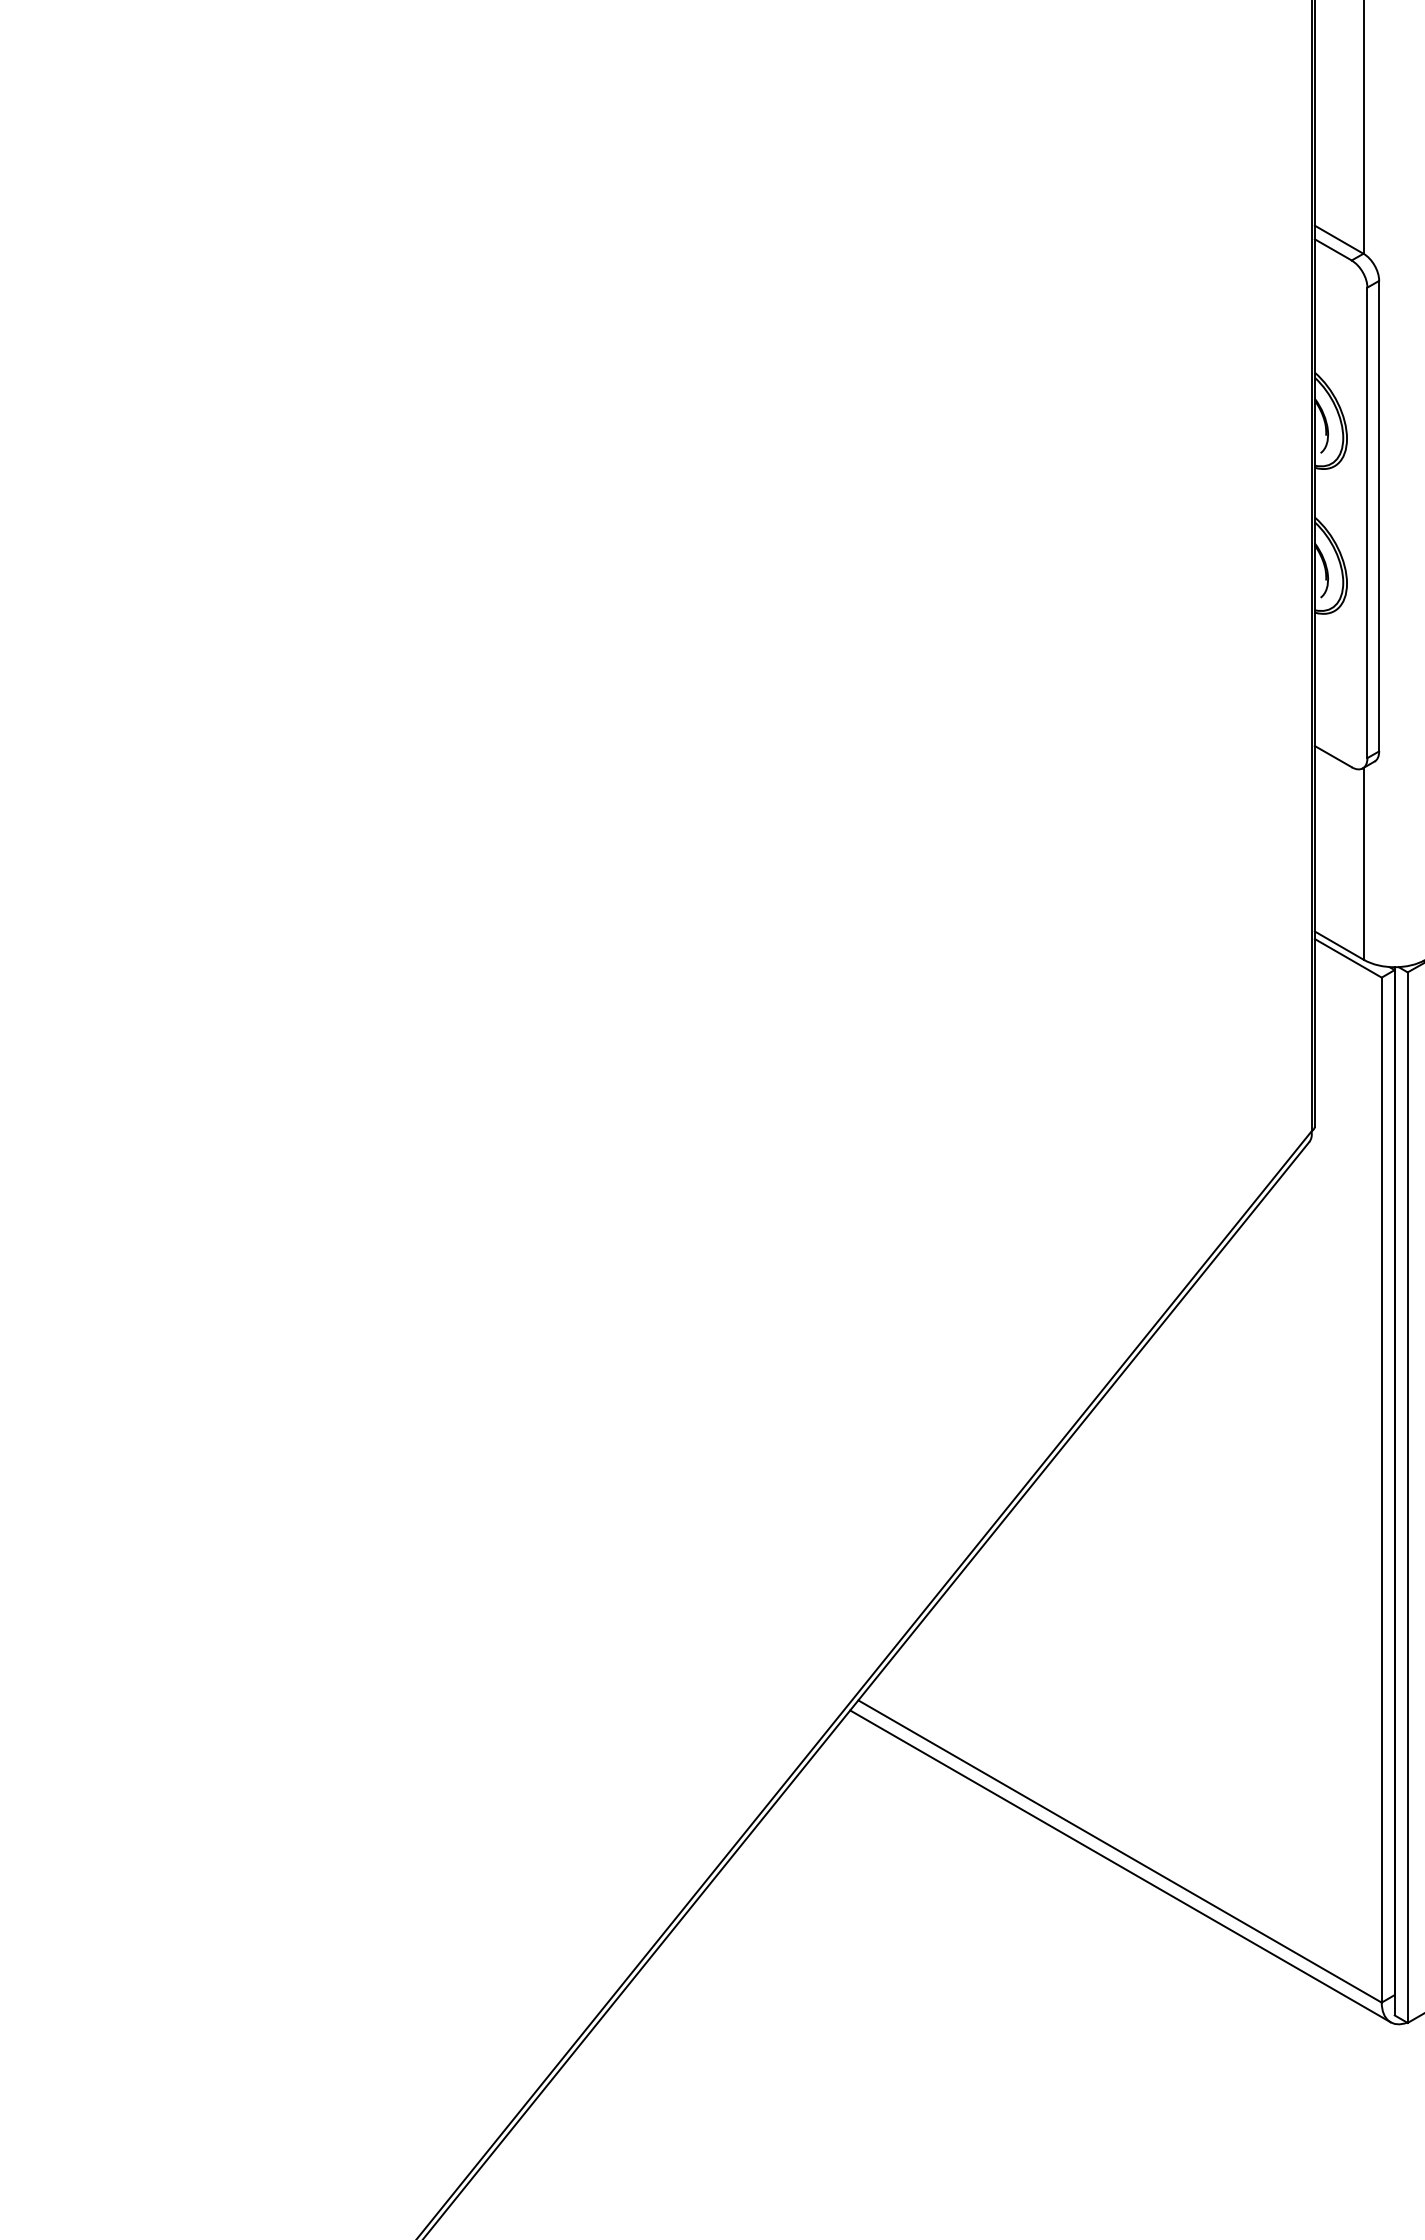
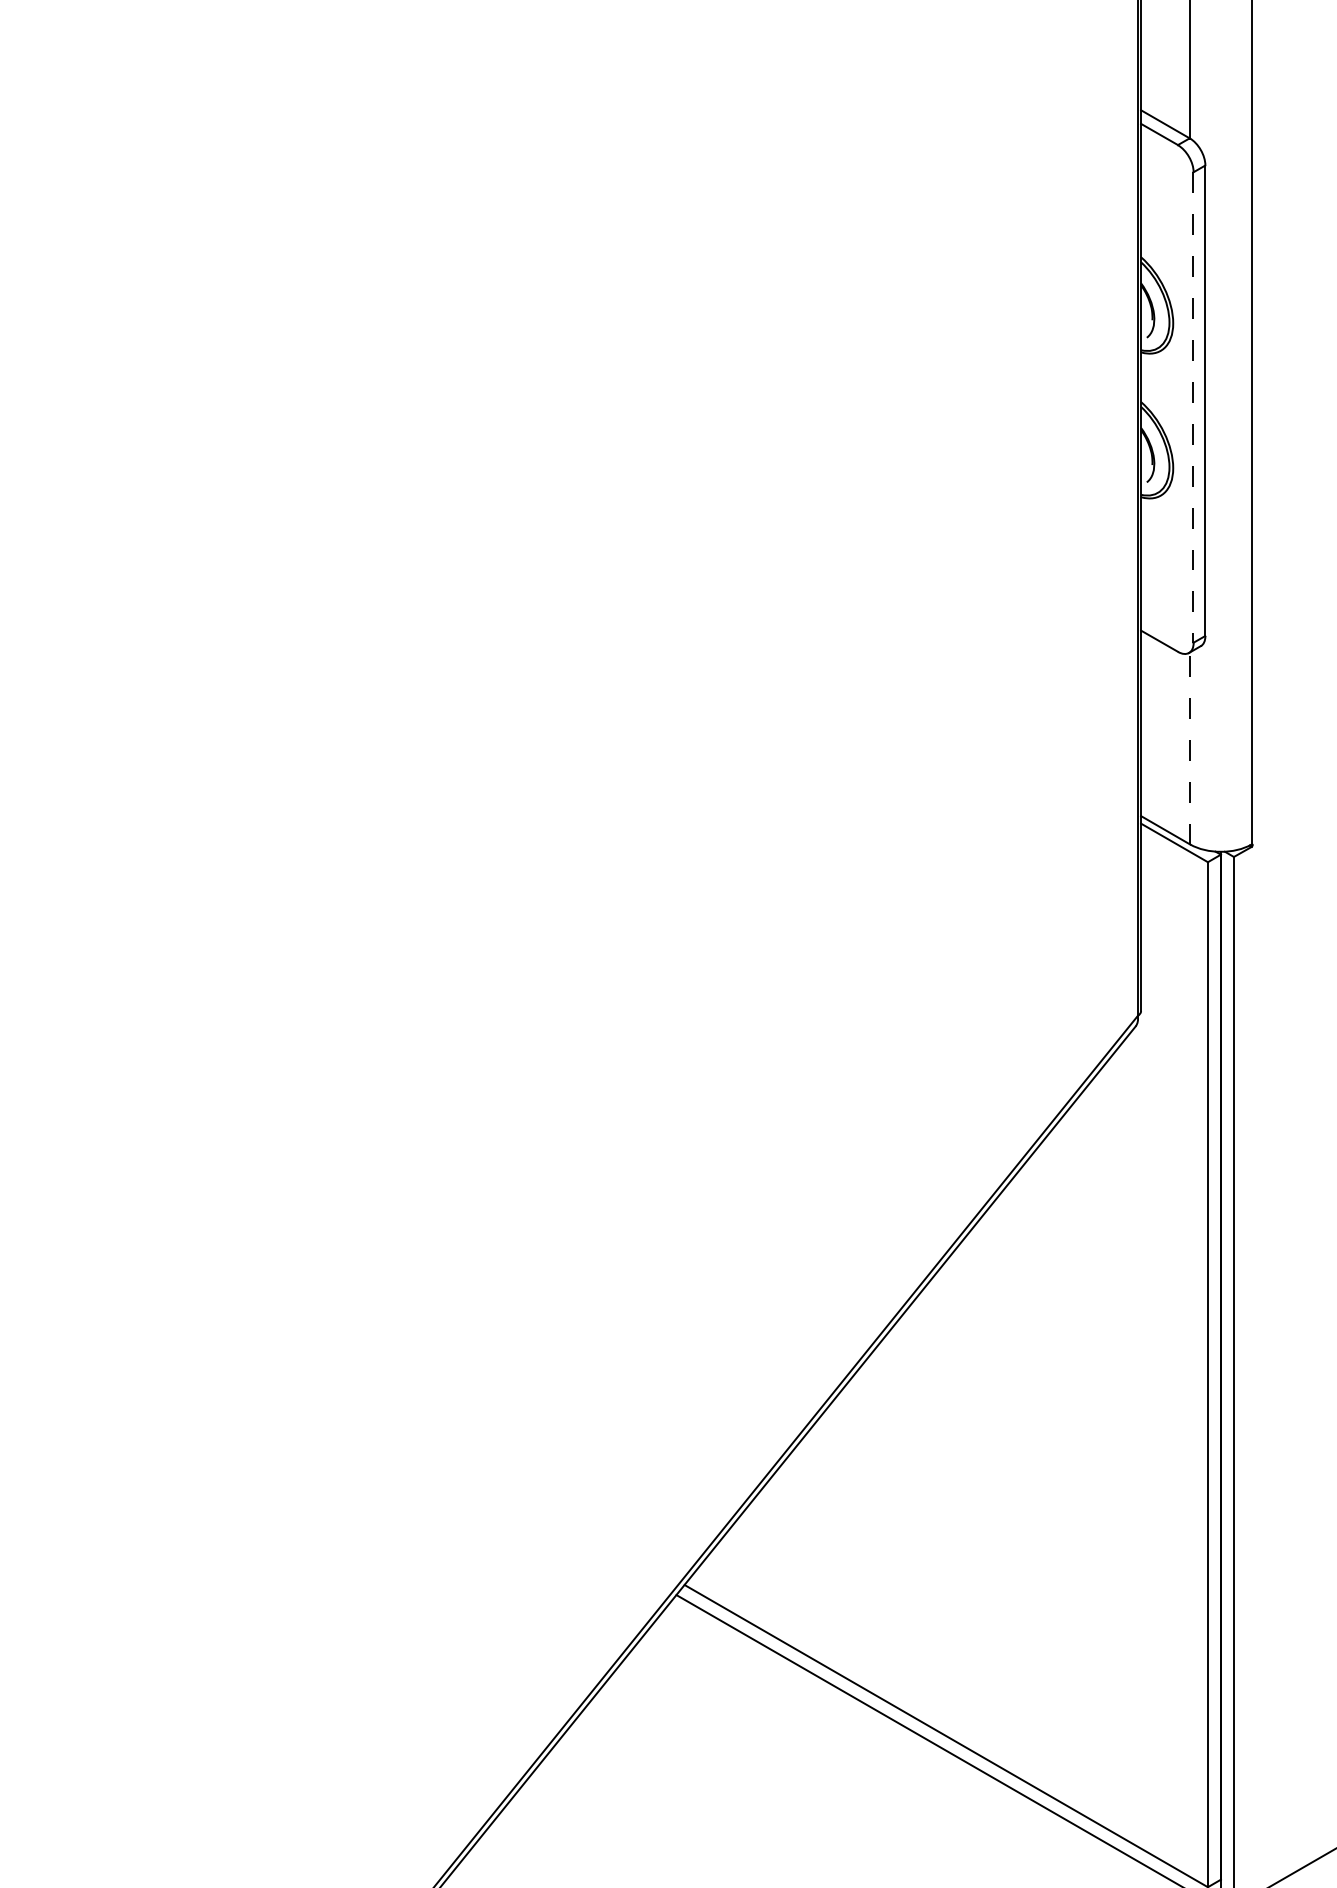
line: (1367, 523) -> (1193, 408), solid -> dashed
line: (1364, 863) -> (1190, 748), solid -> dashed

